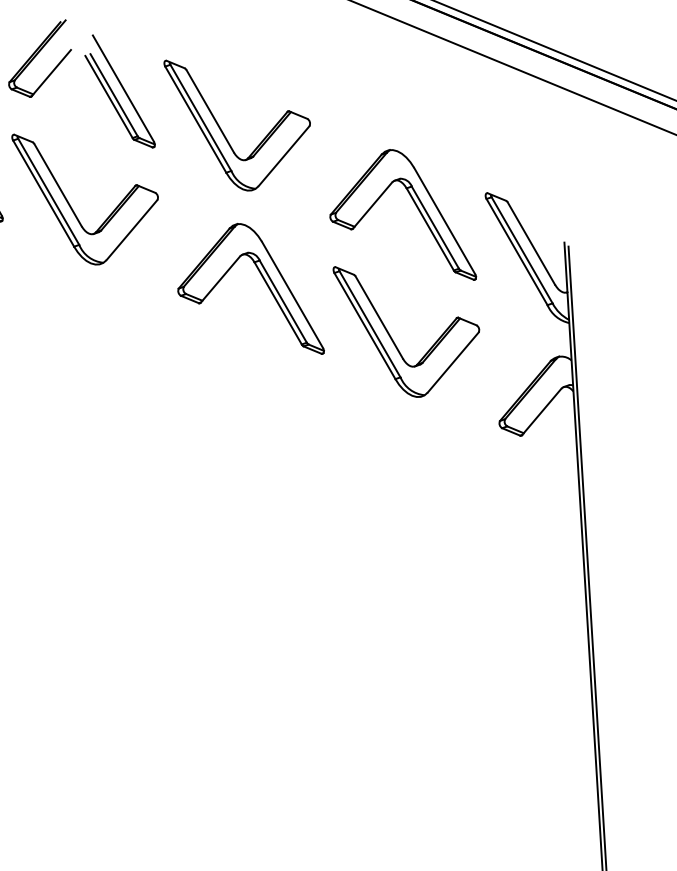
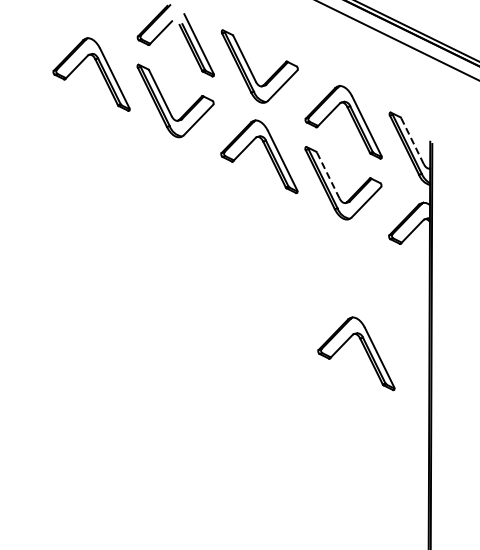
line: (531, 242) -> (412, 140), solid -> dashed
line: (379, 317) -> (328, 175), solid -> dashed
part: (467, 635) -> (364, 349), added

